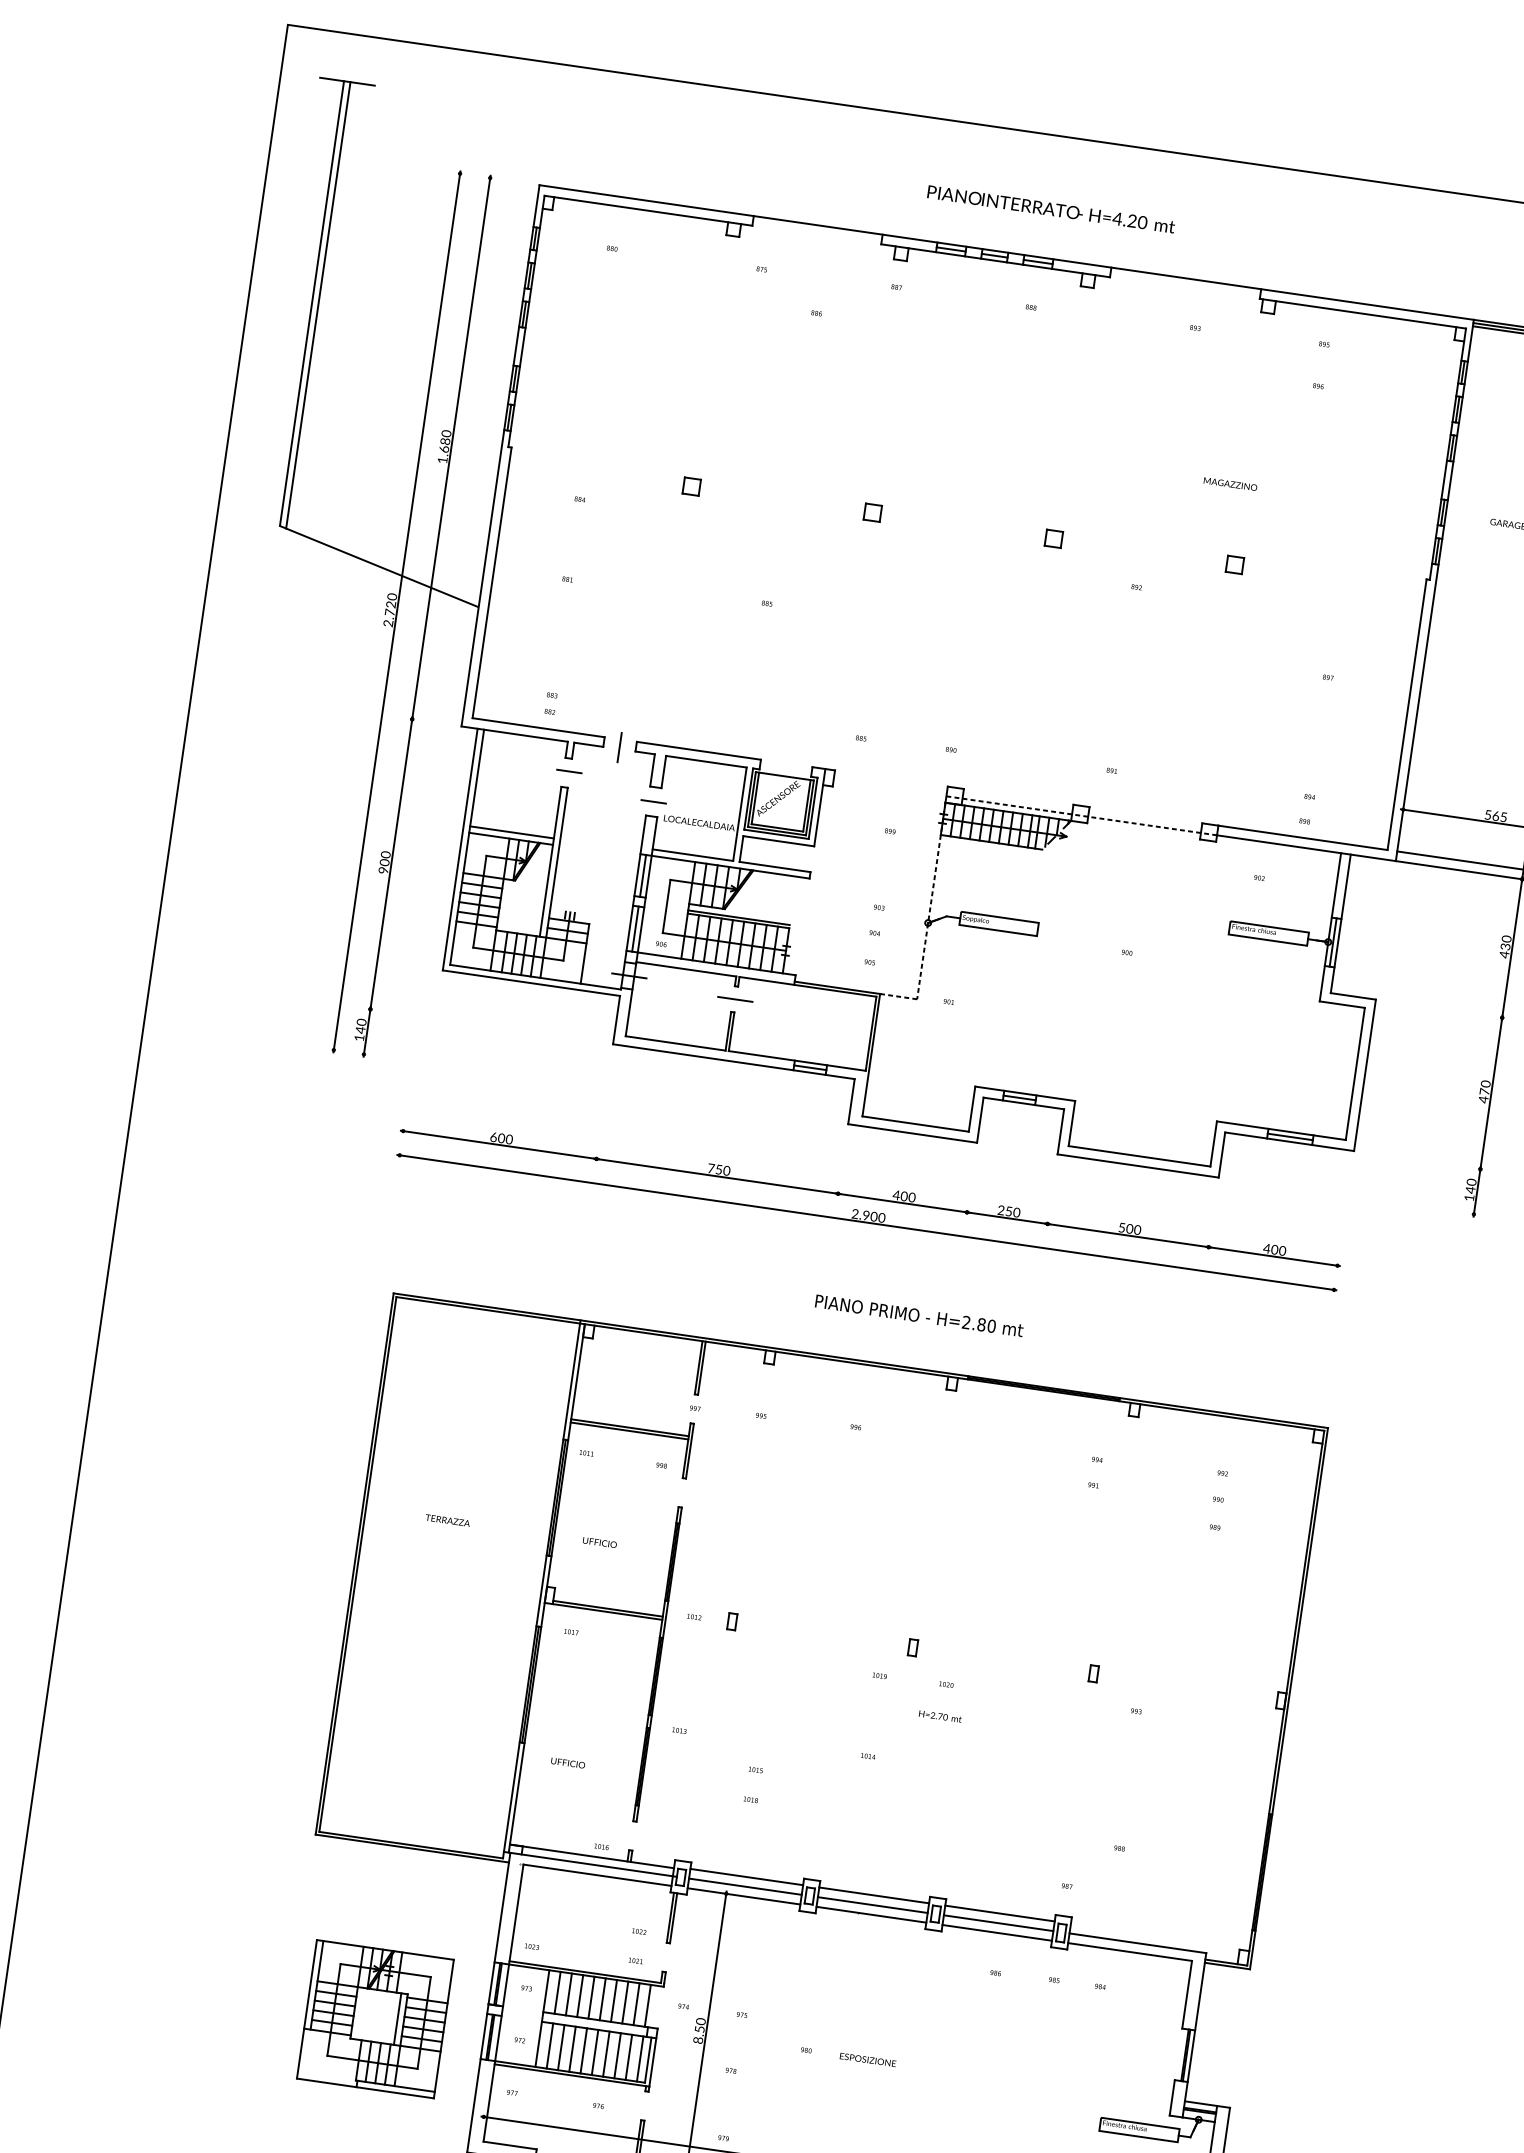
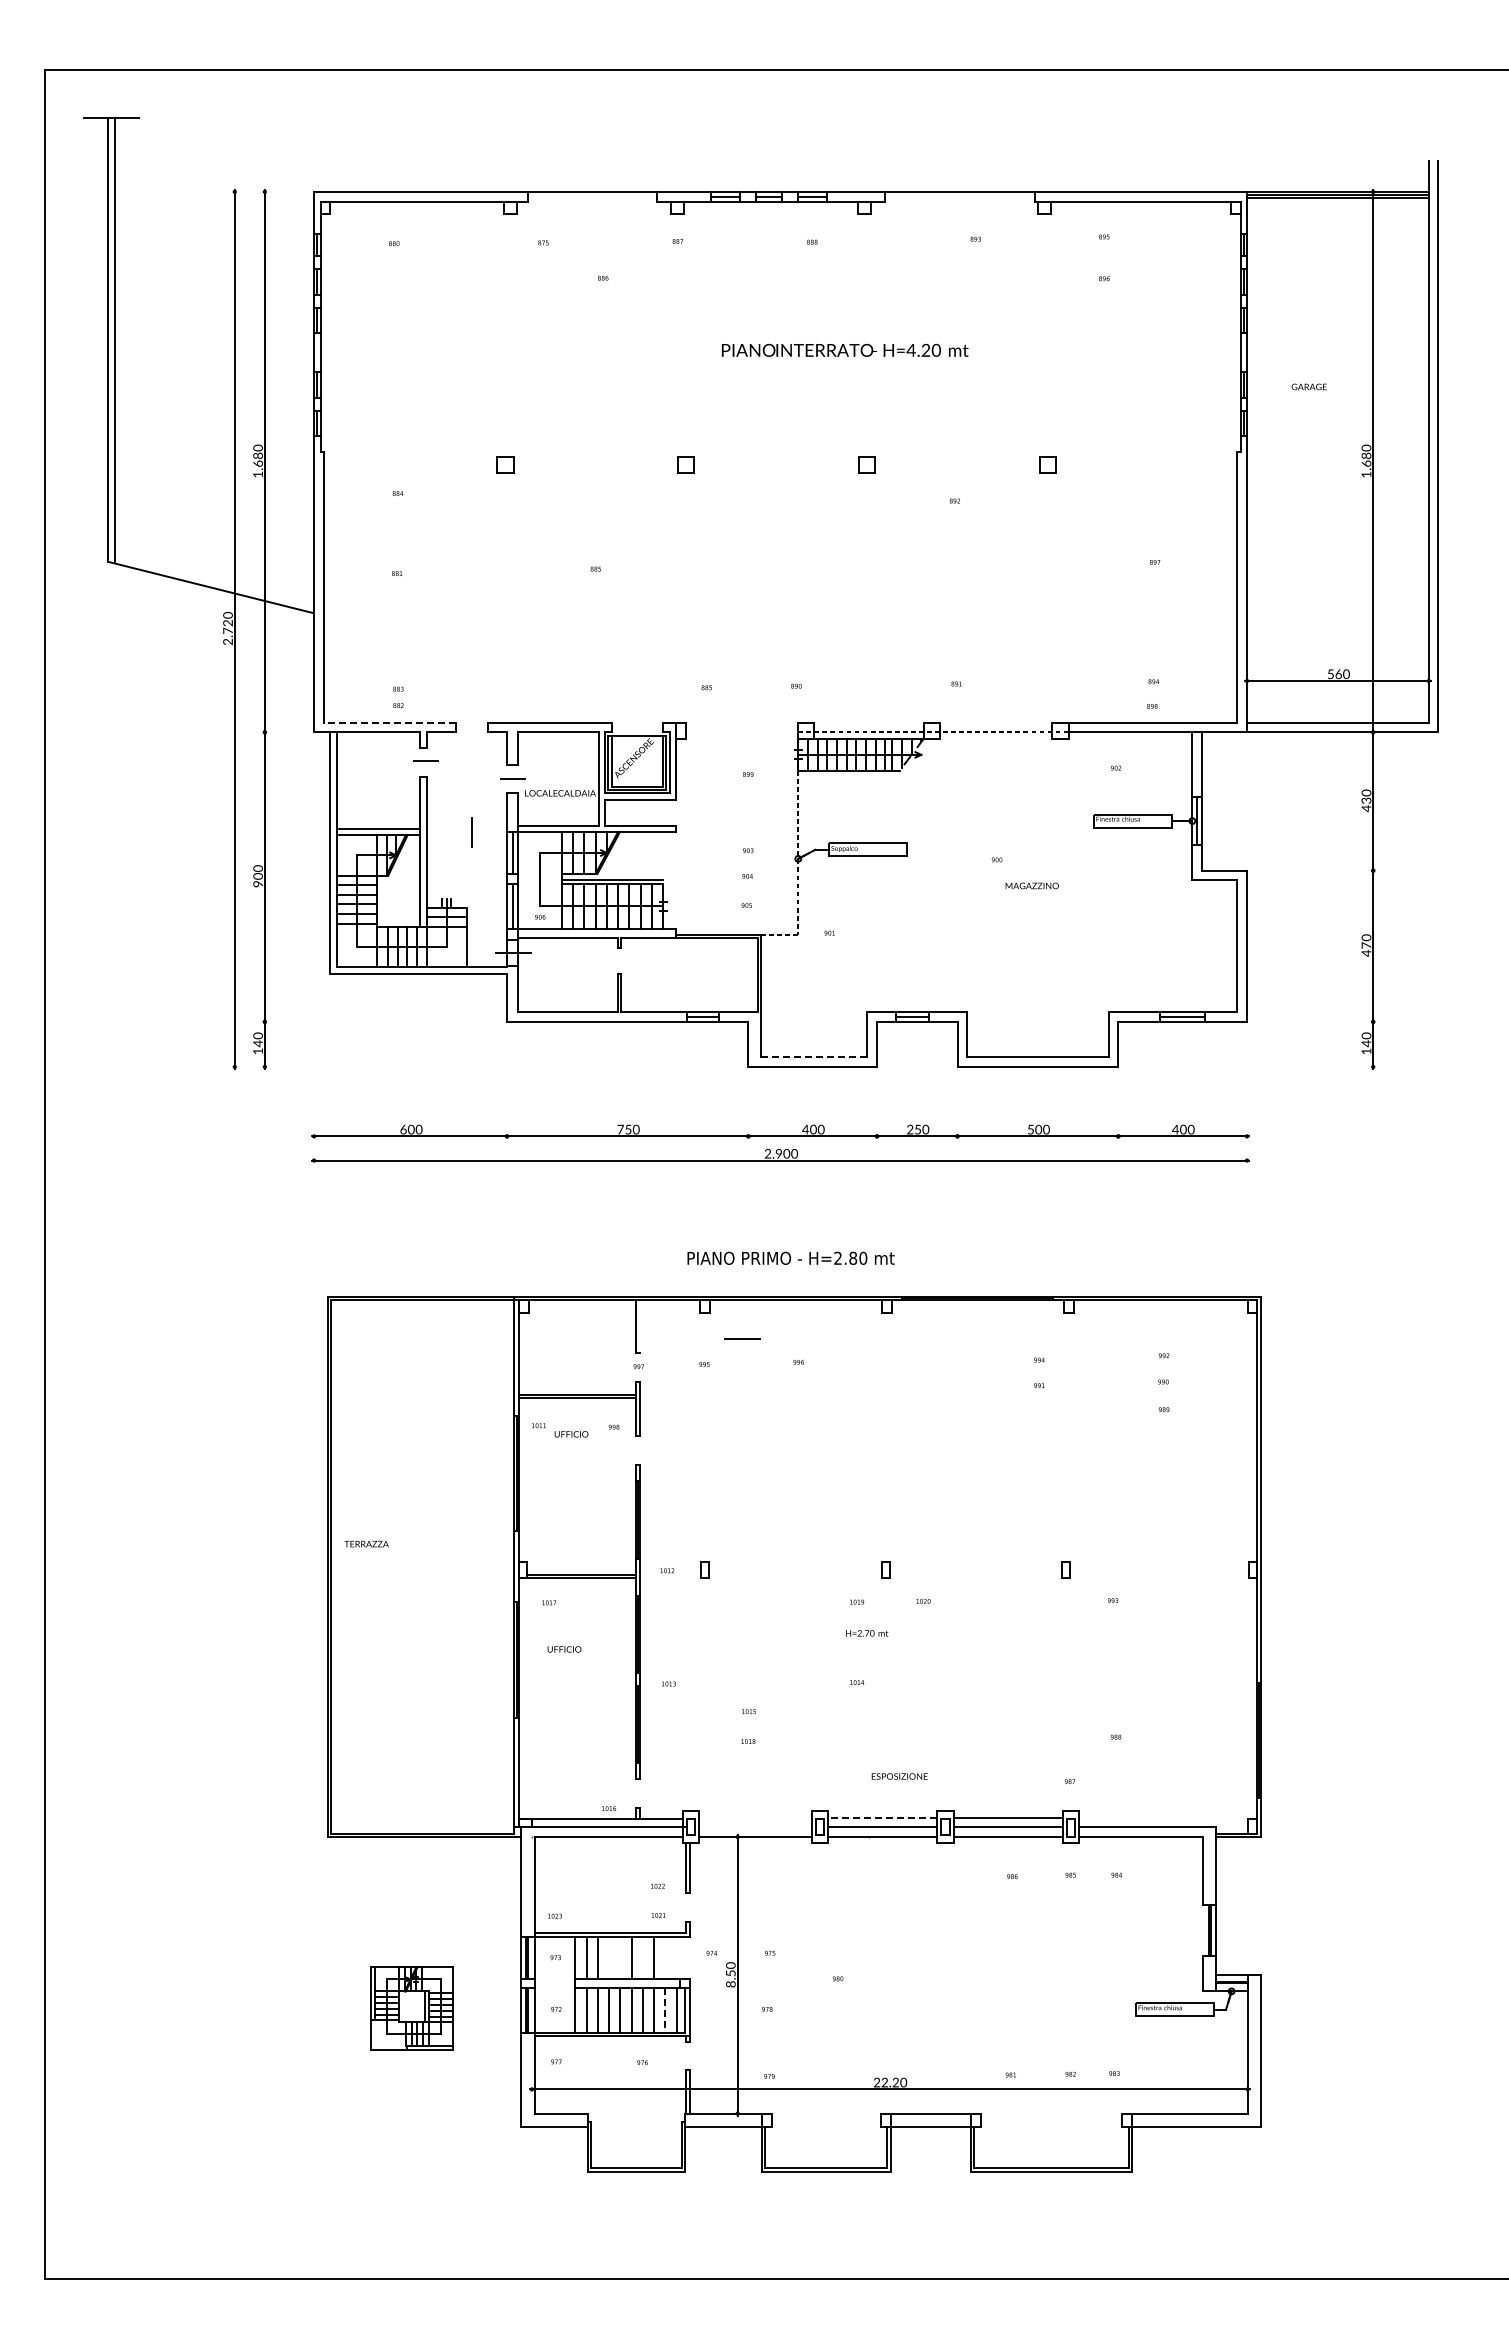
text: (1051, 208) -> (845, 349), moved
text: (1229, 483) -> (1031, 885), moved
line: (538, 727) -> (389, 722), solid -> dashed
line: (619, 747) -> (471, 832), moved
text: (1503, 816) -> (1346, 673), 565 -> 560
line: (735, 999) -> (742, 1338), moved
line: (914, 1124) -> (813, 1057), solid -> dashed
text: (918, 1314) -> (790, 1257), moved
line: (701, 1367) -> (639, 1325), removed
text: (447, 1520) -> (366, 1544), moved
text: (599, 1542) -> (571, 1434), moved
text: (940, 1716) -> (867, 1633), moved
text: (568, 1763) -> (564, 1649), moved
line: (746, 1876) -> (755, 1817), removed
line: (745, 1886) -> (755, 1827), removed
line: (874, 1895) -> (882, 1817), solid -> dashed
line: (580, 1996) -> (609, 1957), removed
line: (591, 1997) -> (620, 1957), removed
line: (613, 2000) -> (642, 1957), removed
line: (636, 2004) -> (665, 1957), removed
line: (647, 2005) -> (676, 1957), removed
part: (374, 2018) -> (411, 2008), size x0.6
line: (628, 2057) -> (665, 2010), solid -> dashed
text: (867, 2059) -> (899, 1776), moved

